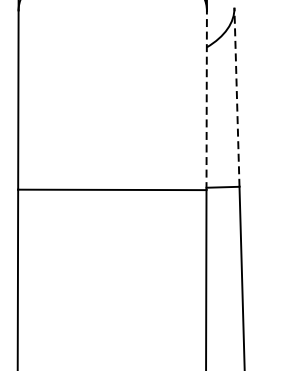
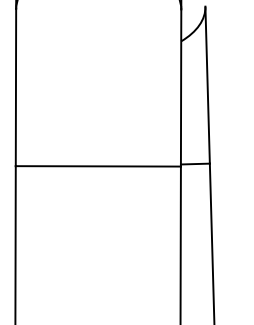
line: (236, 97) -> (207, 85), dashed -> solid
line: (207, 101) -> (181, 88), dashed -> solid

